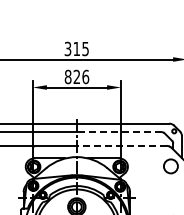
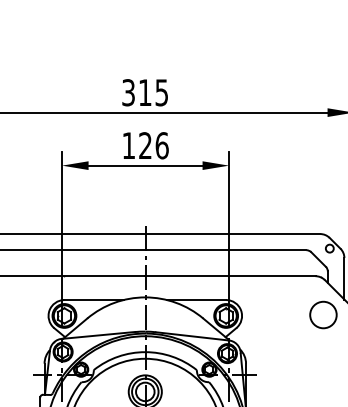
text: (67, 76) -> (127, 144), 826 -> 126
line: (118, 132) -> (224, 250), dashed -> solid
line: (121, 145) -> (229, 275), dashed -> solid

